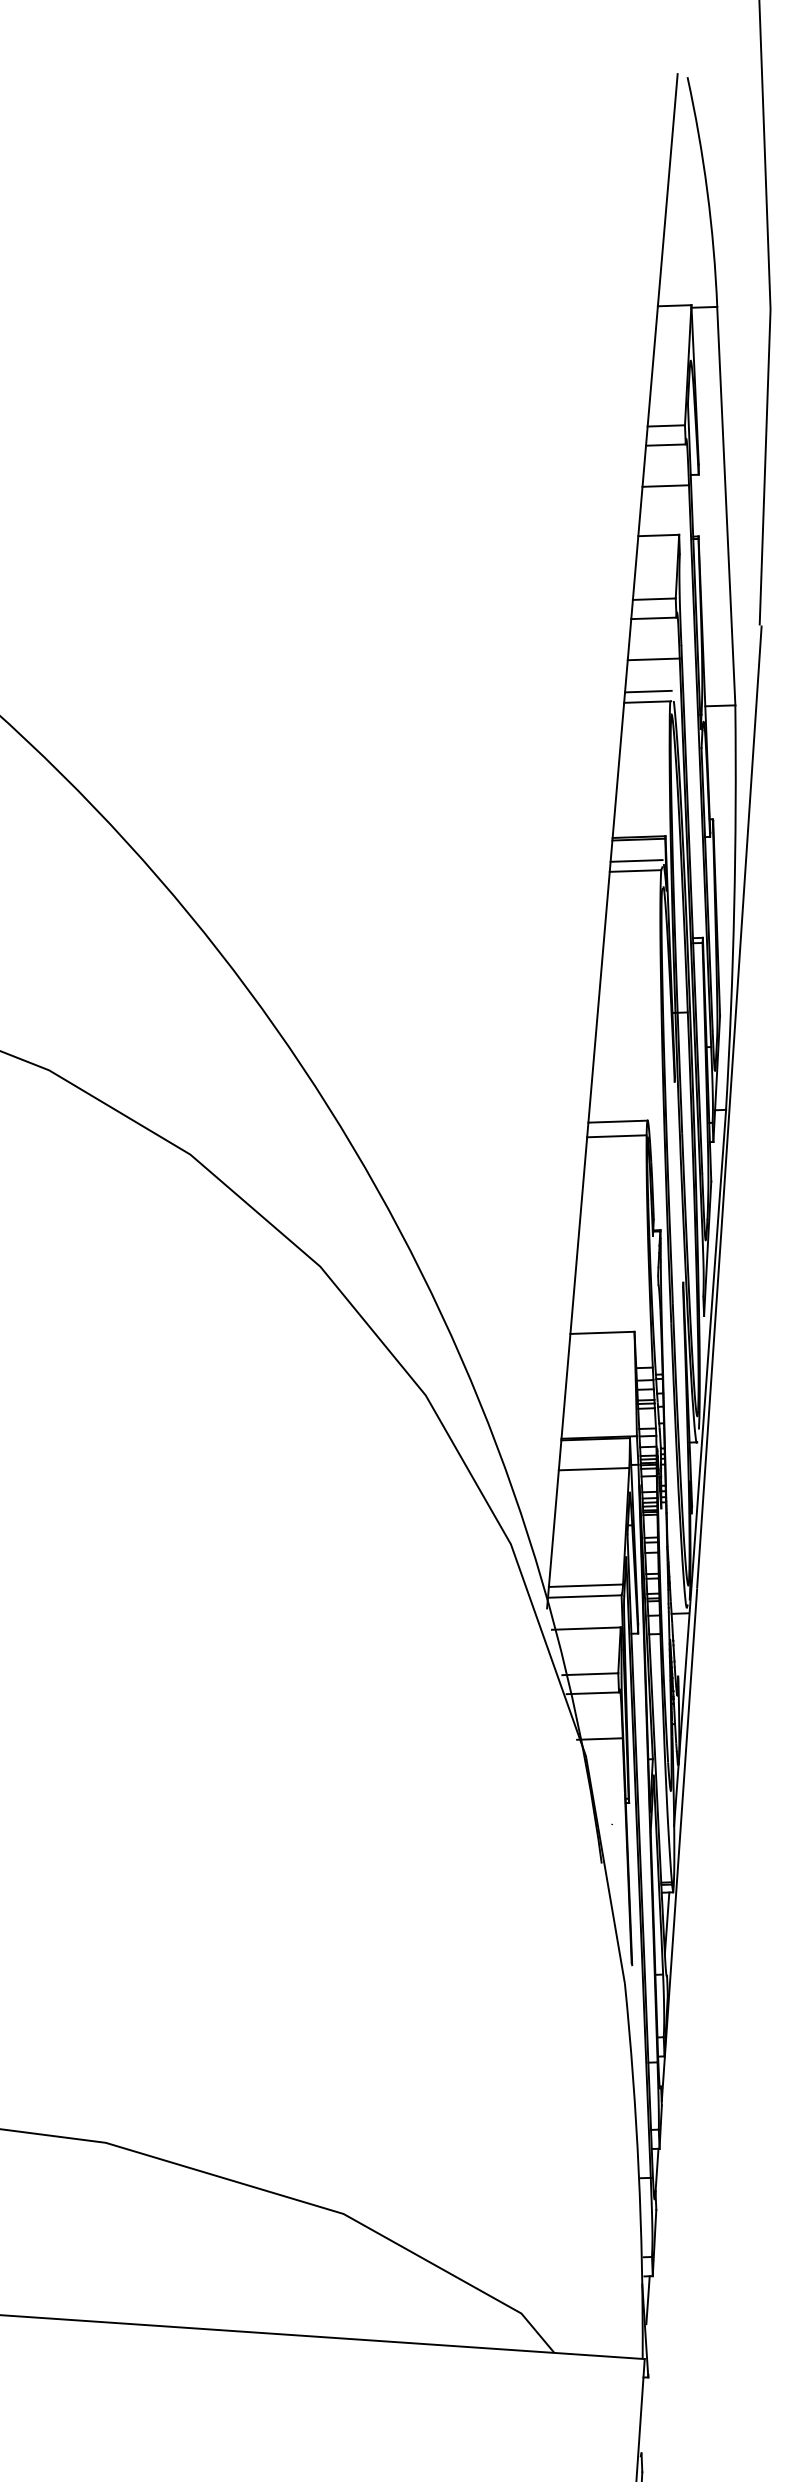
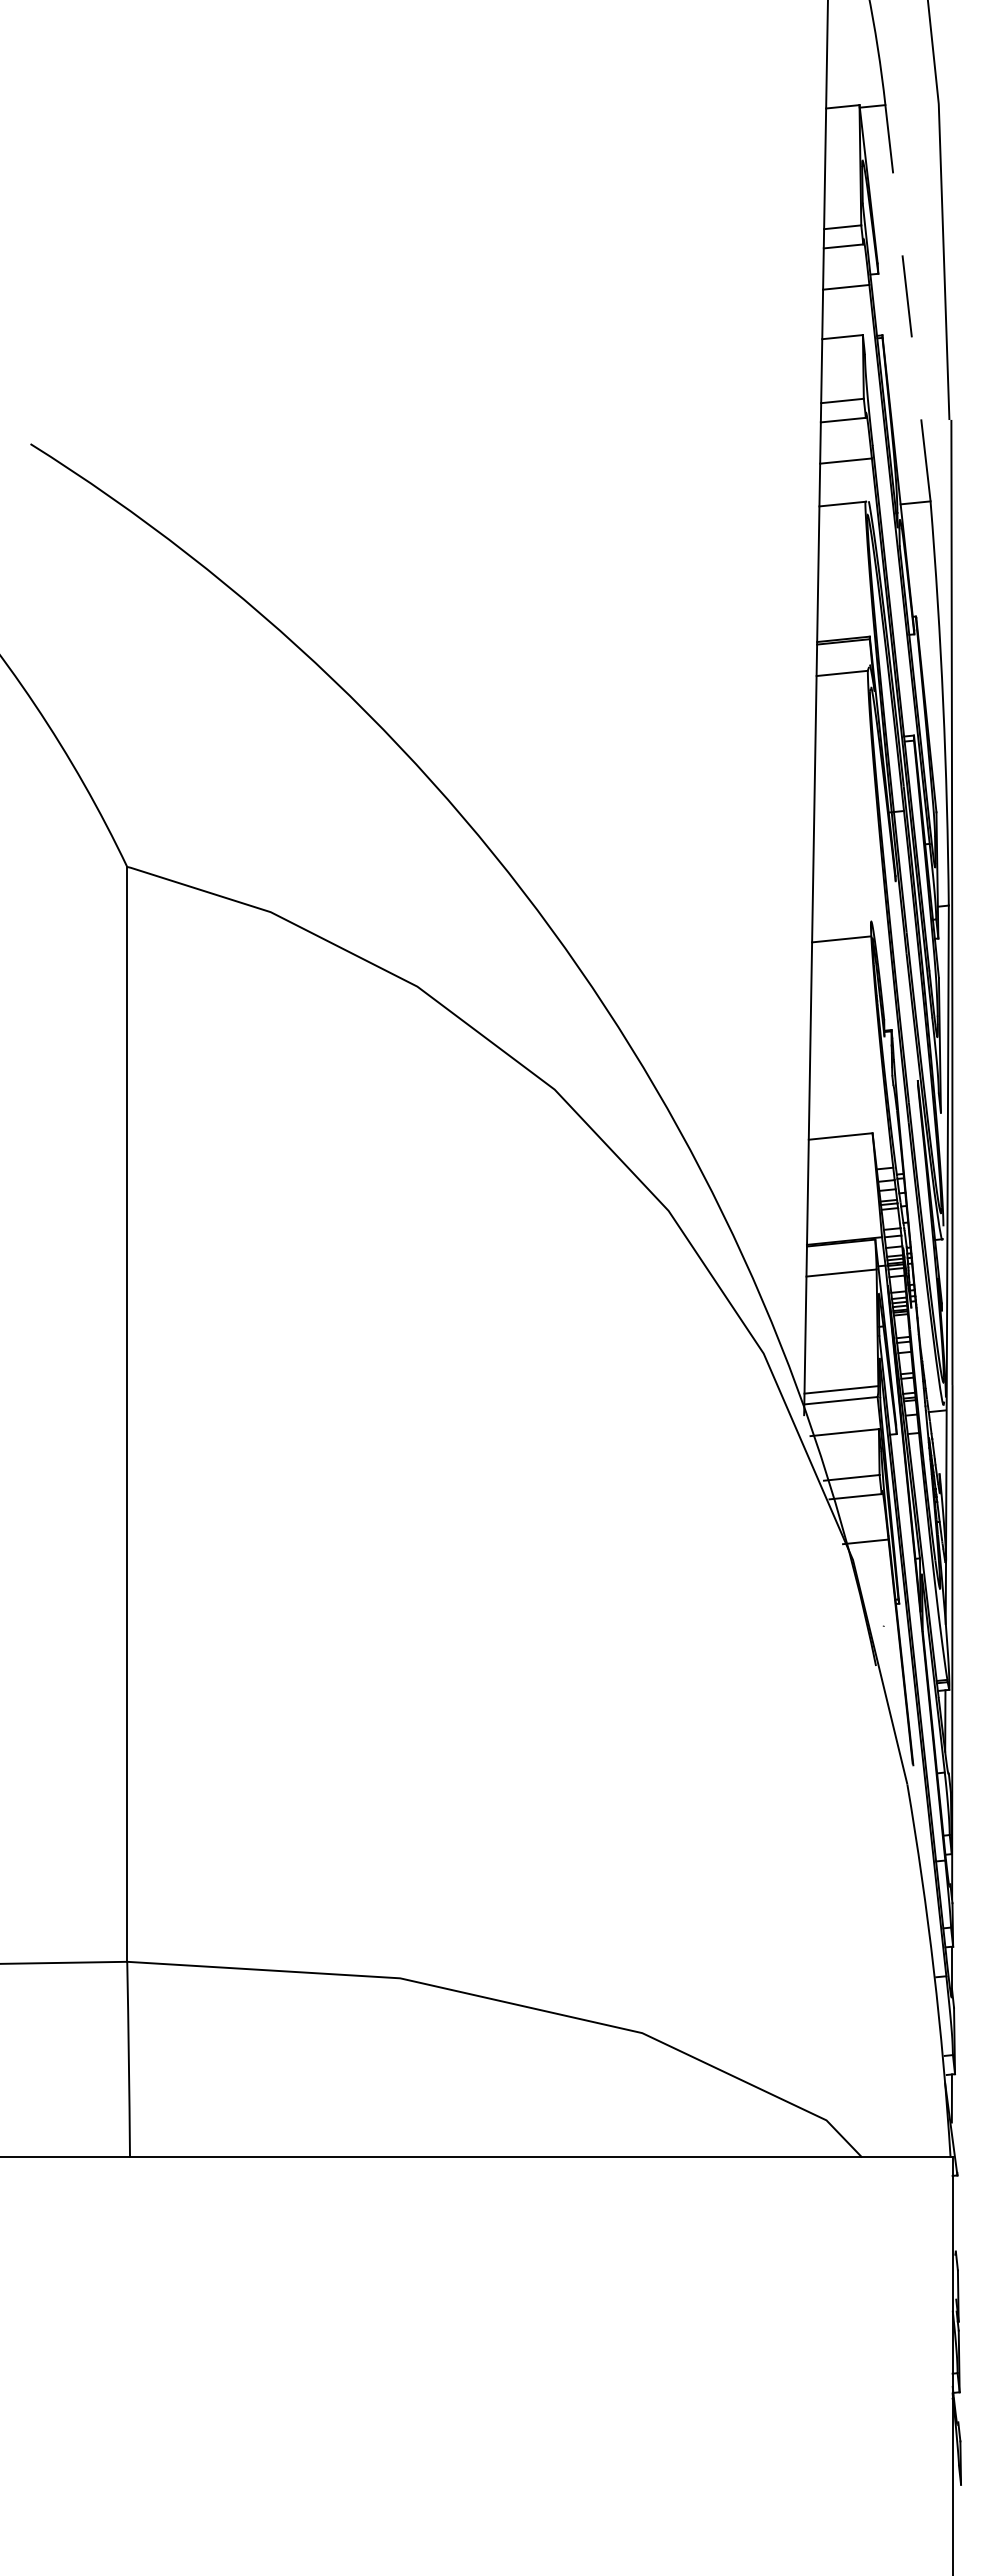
line: (725, 505) -> (907, 302), solid -> dashed
line: (648, 691) -> (842, 493), removed
line: (636, 860) -> (842, 662), removed
line: (617, 1121) -> (841, 924), removed

